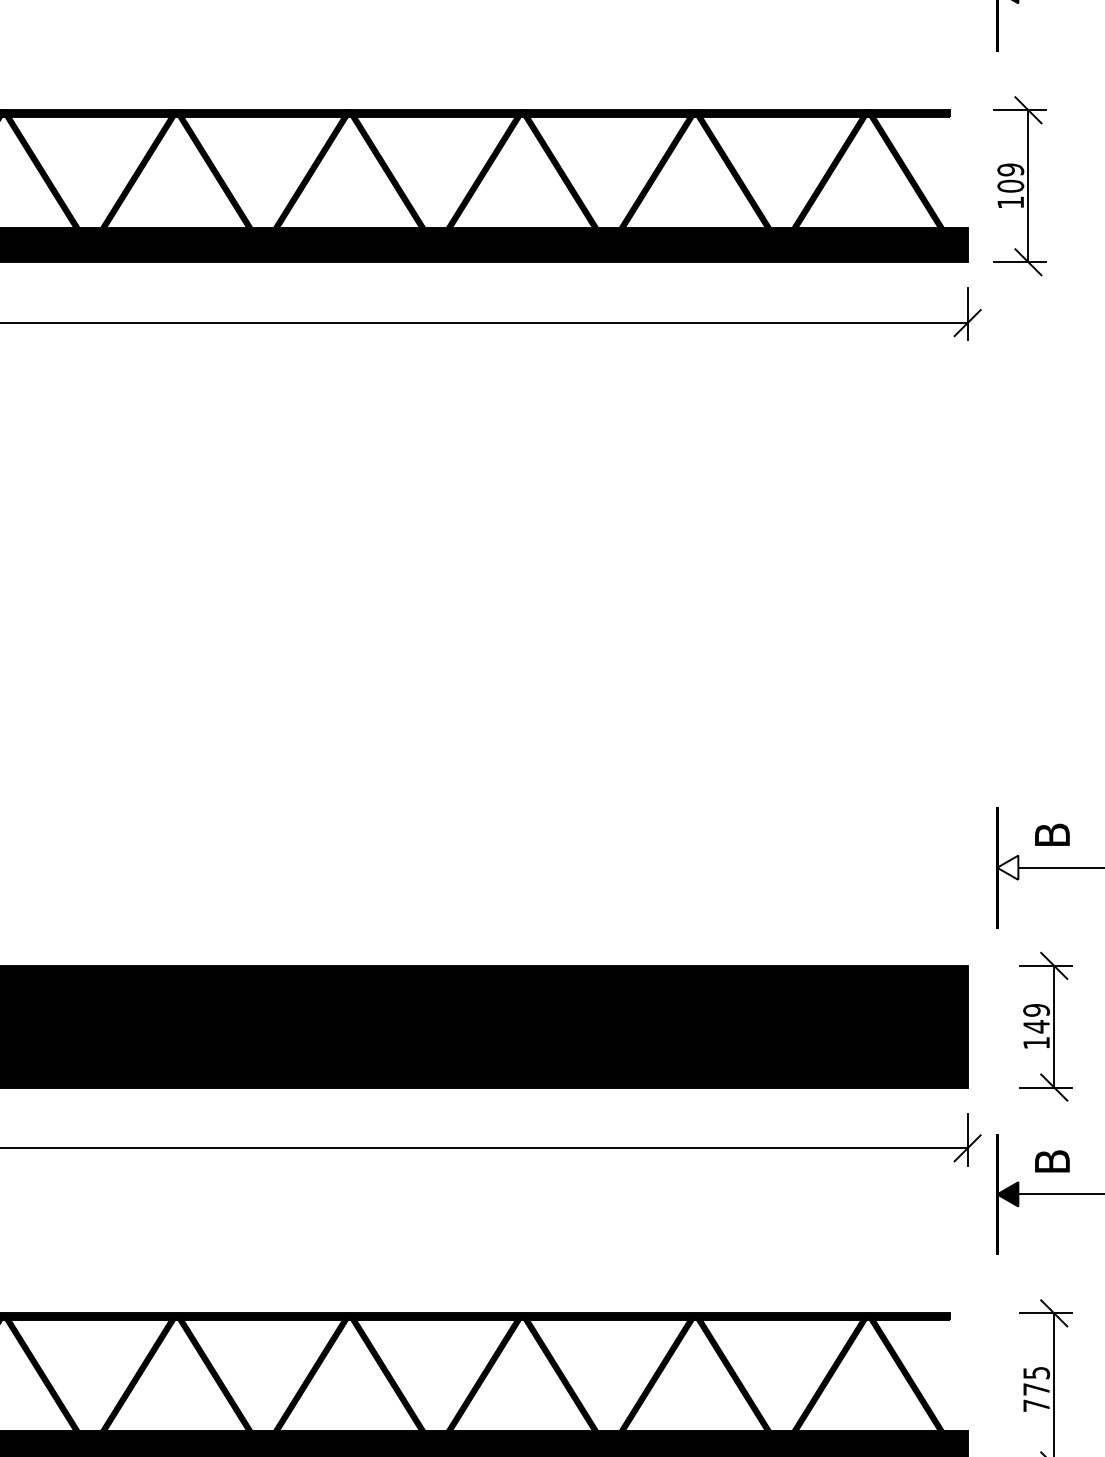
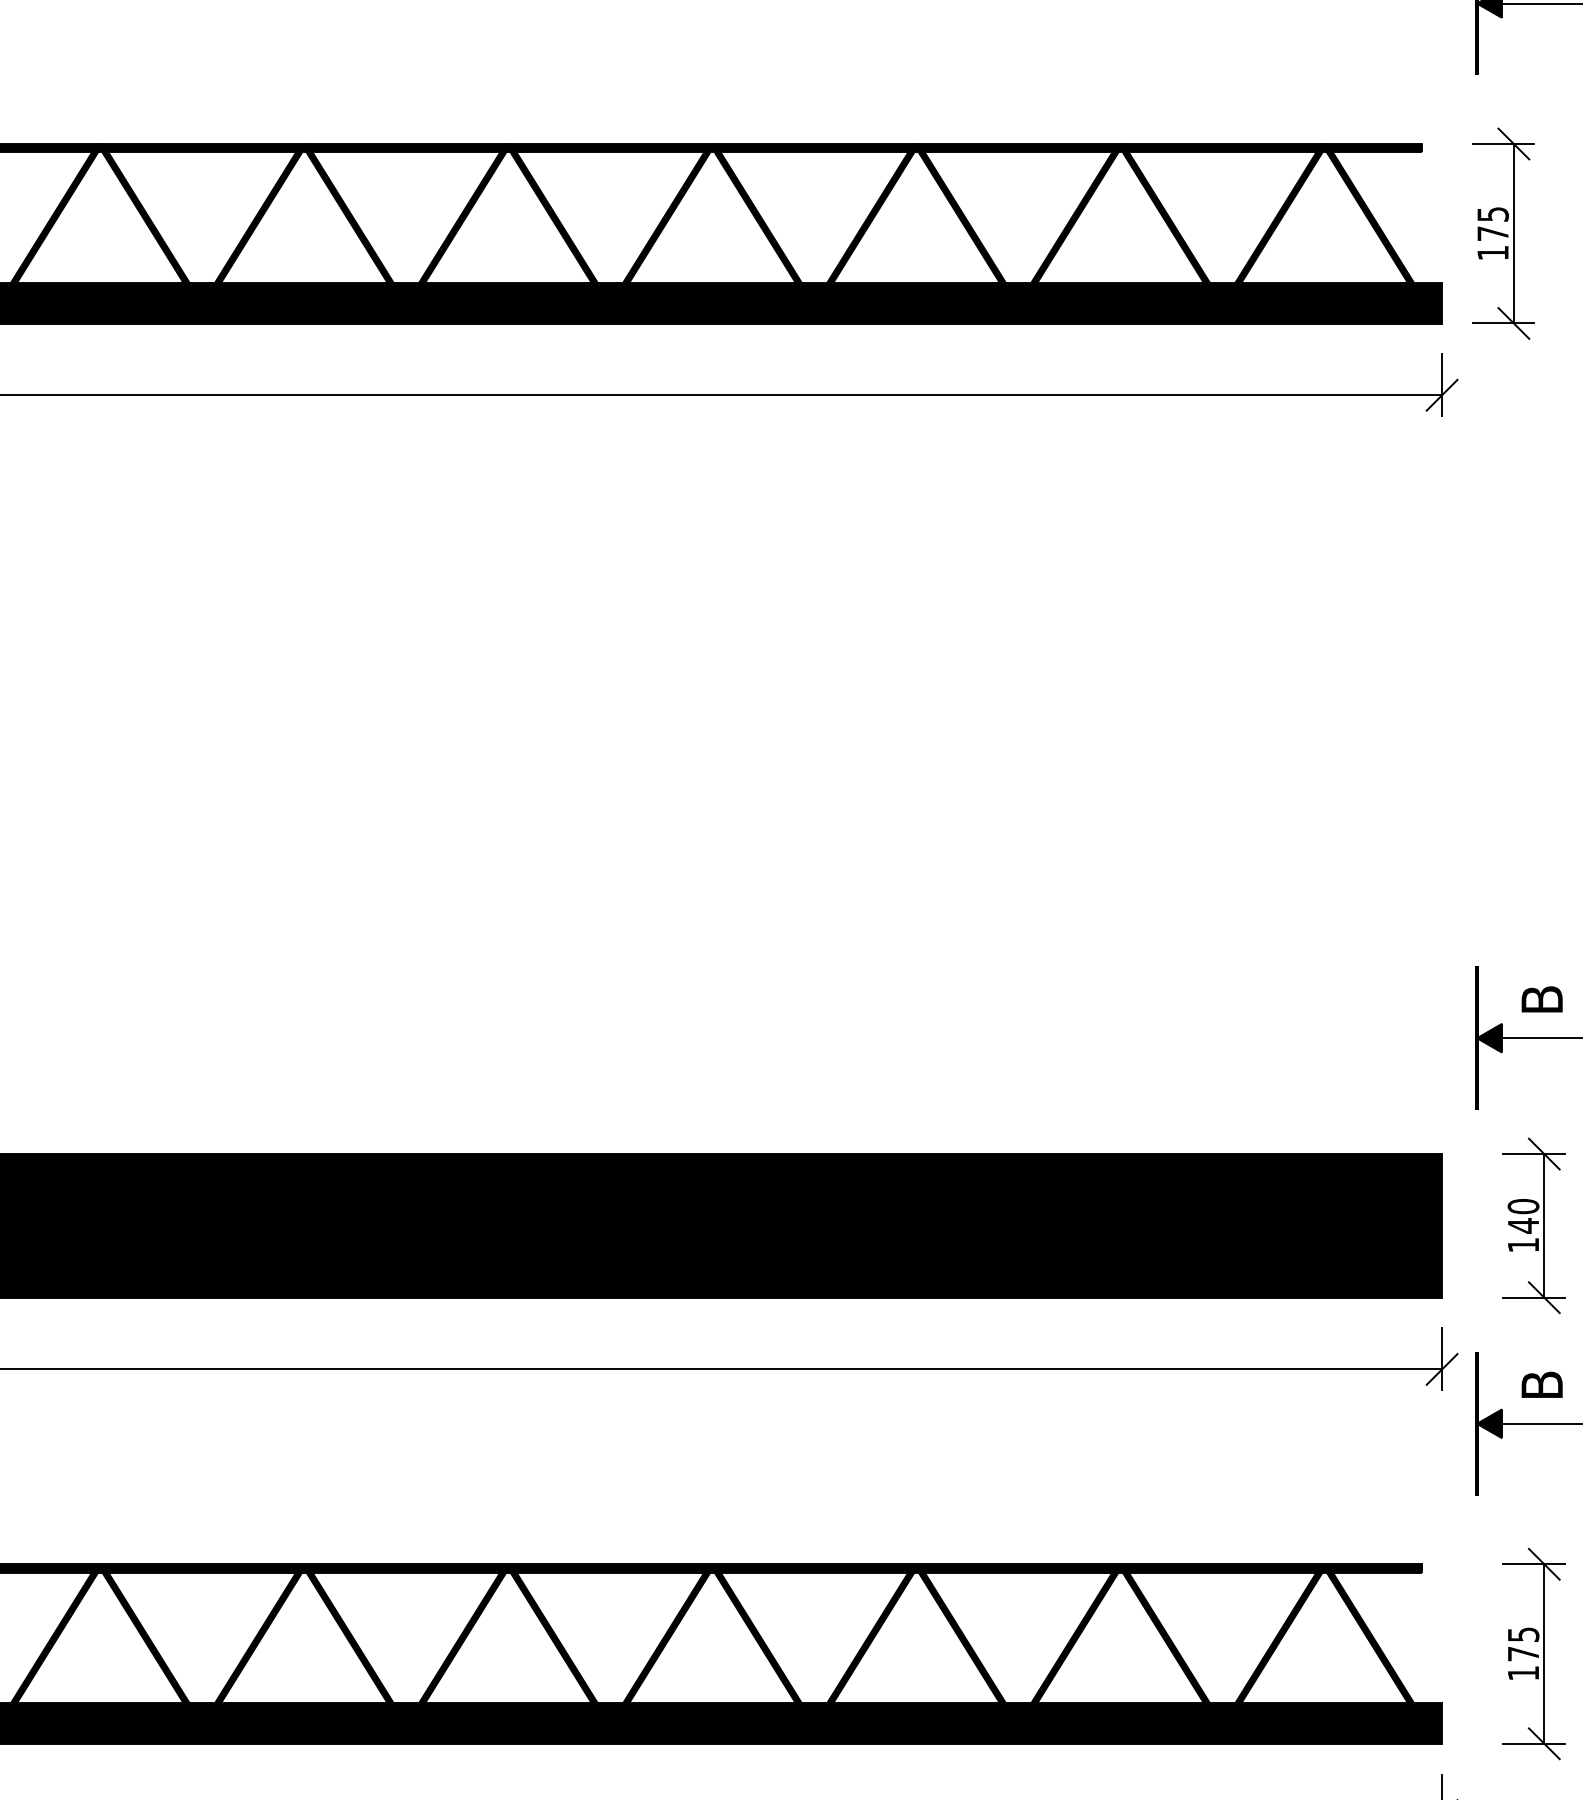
text: (1010, 178) -> (1492, 224), 109 -> 175
fill: (1007, 867) -> (1489, 1037), added
text: (1036, 1010) -> (1523, 1206), 149 -> 140
text: (1036, 1405) -> (1523, 1673), 775 -> 175

